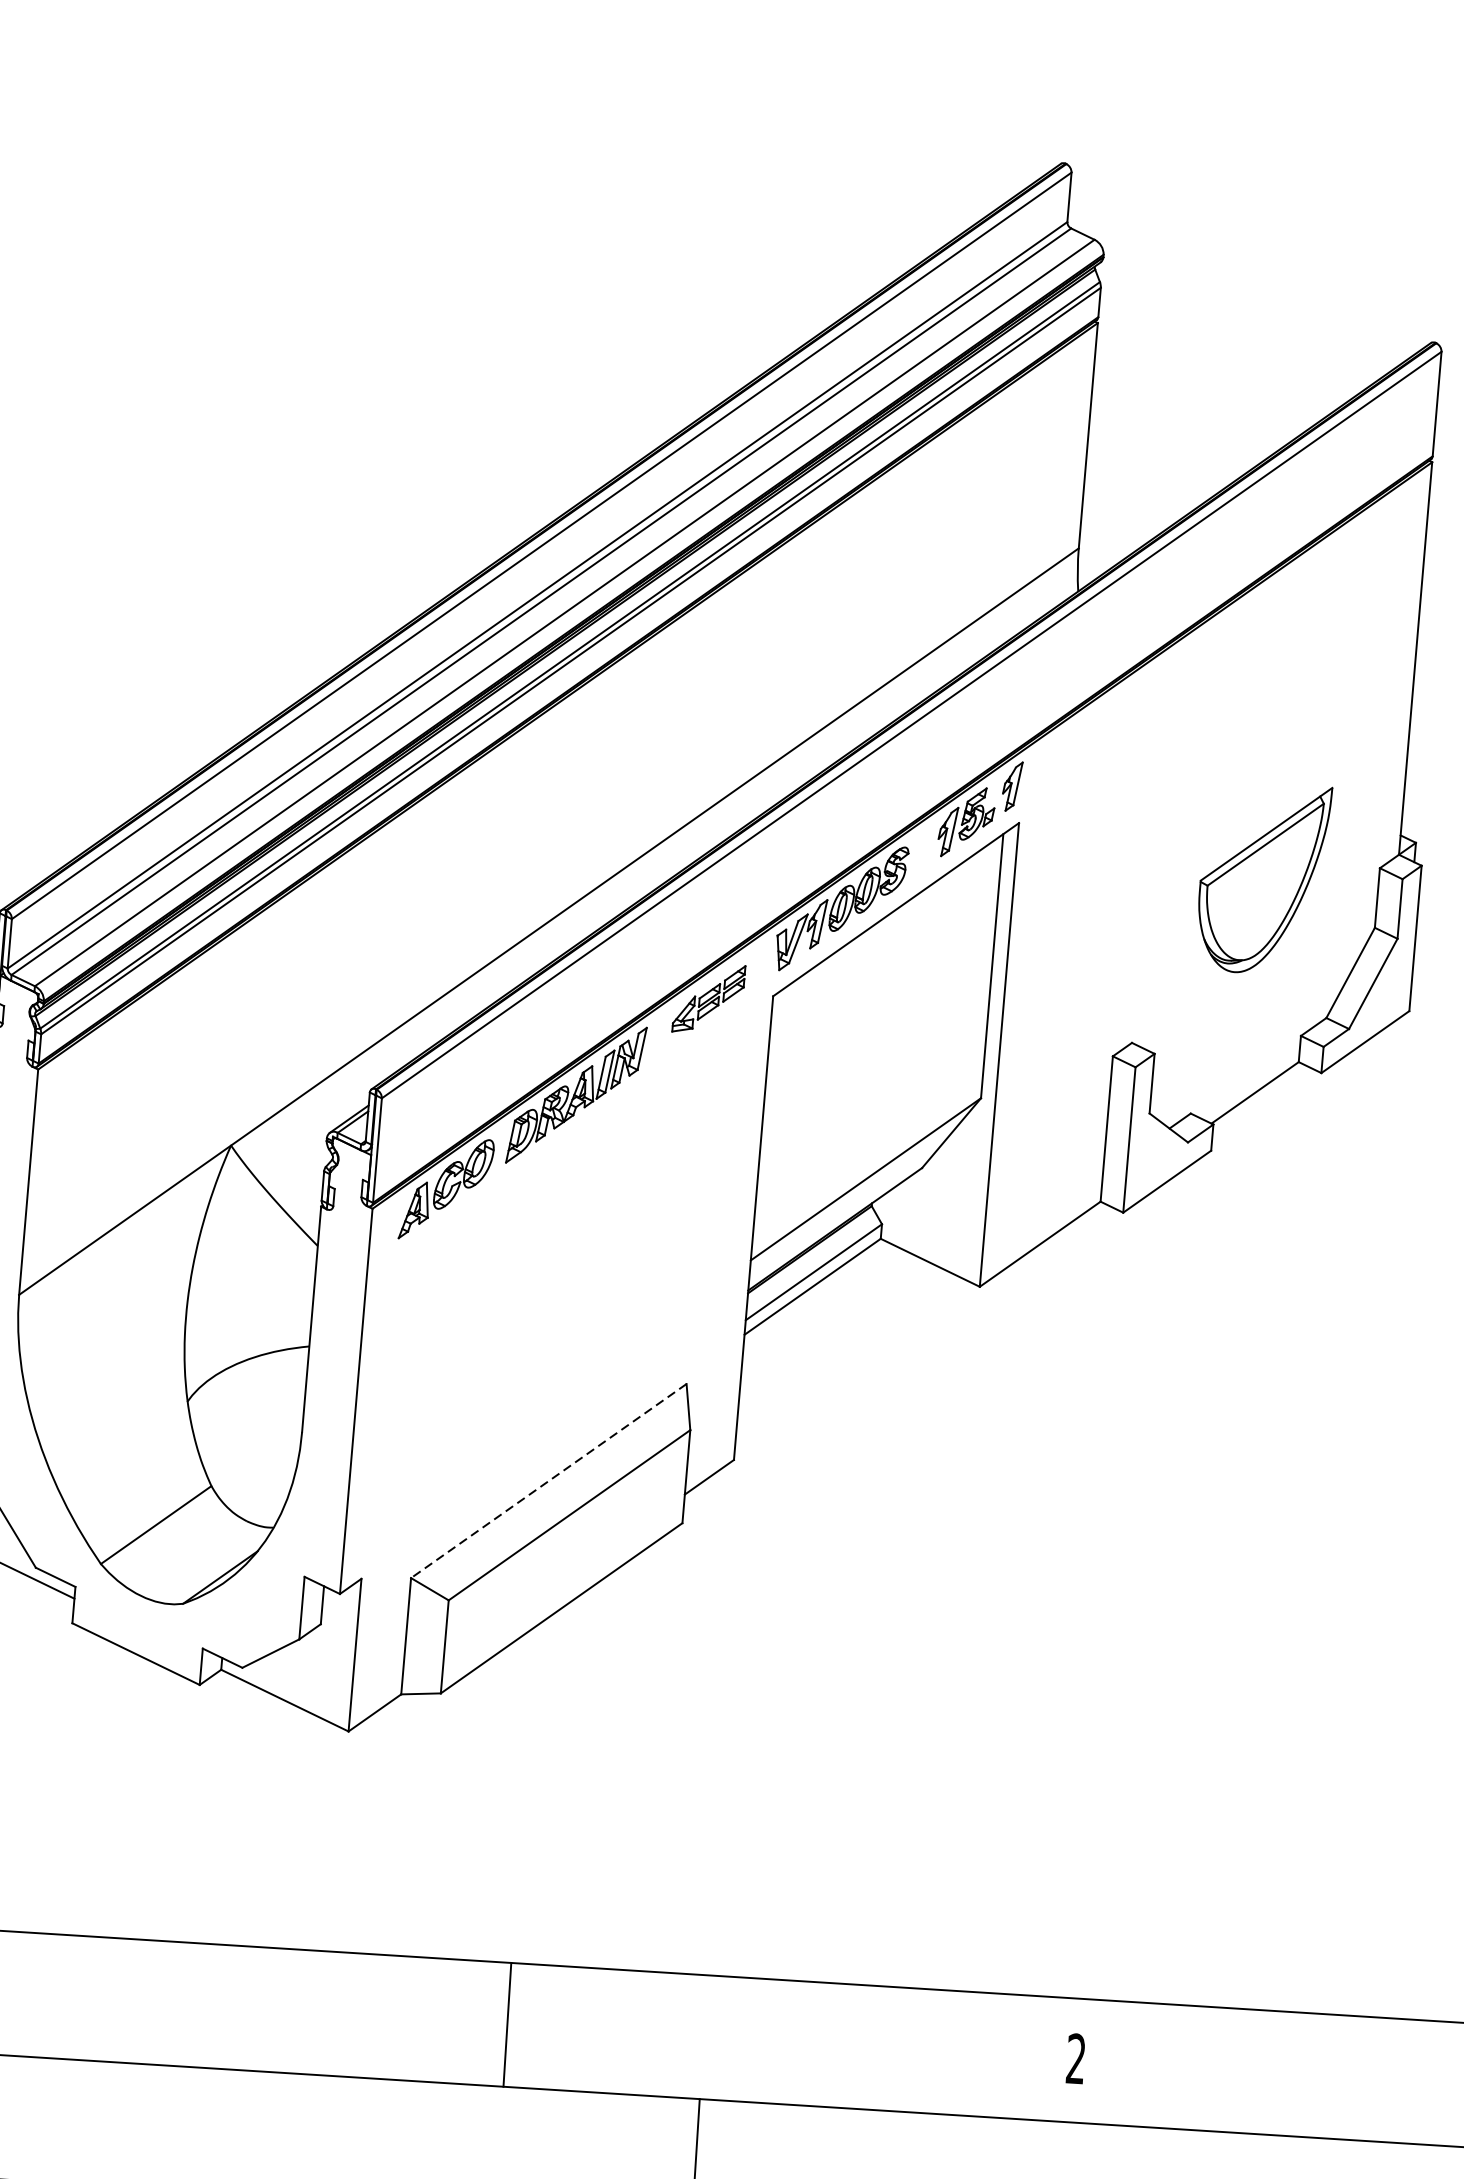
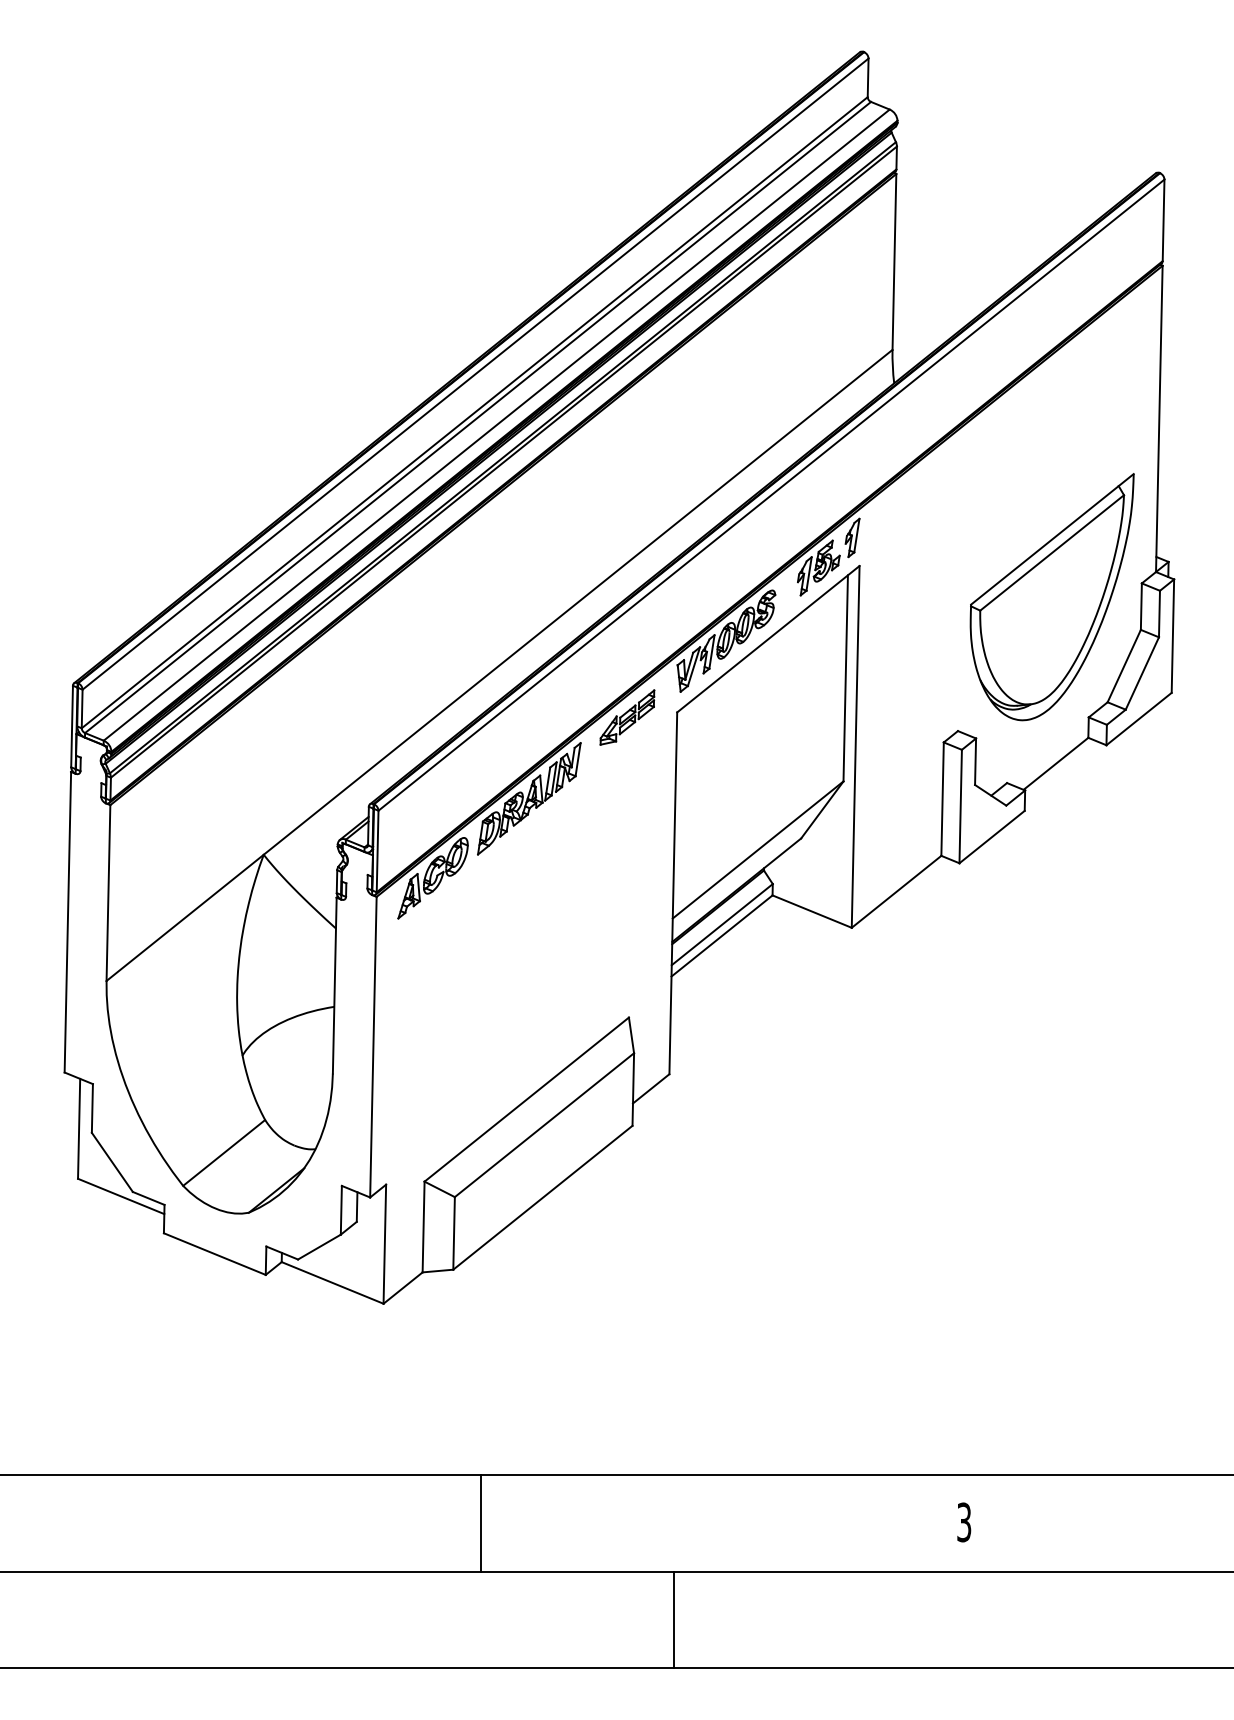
part: (1262, 879) -> (1051, 597), size x1.67
line: (548, 1480) -> (526, 1099), dashed -> solid
line: (507, 2024) -> (481, 1523), moved
text: (1076, 2059) -> (964, 1522), 2 -> 3

